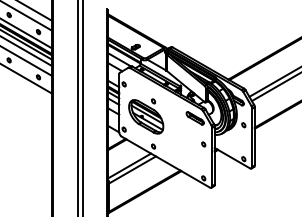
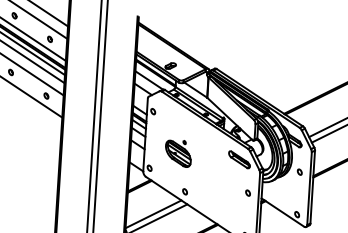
part: (146, 116) -> (178, 153), size x0.6

